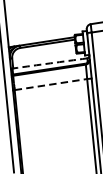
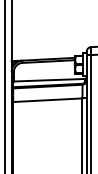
arc: (50, 63) -> (49, 80), dashed -> solid
line: (50, 84) -> (47, 100), dashed -> solid

